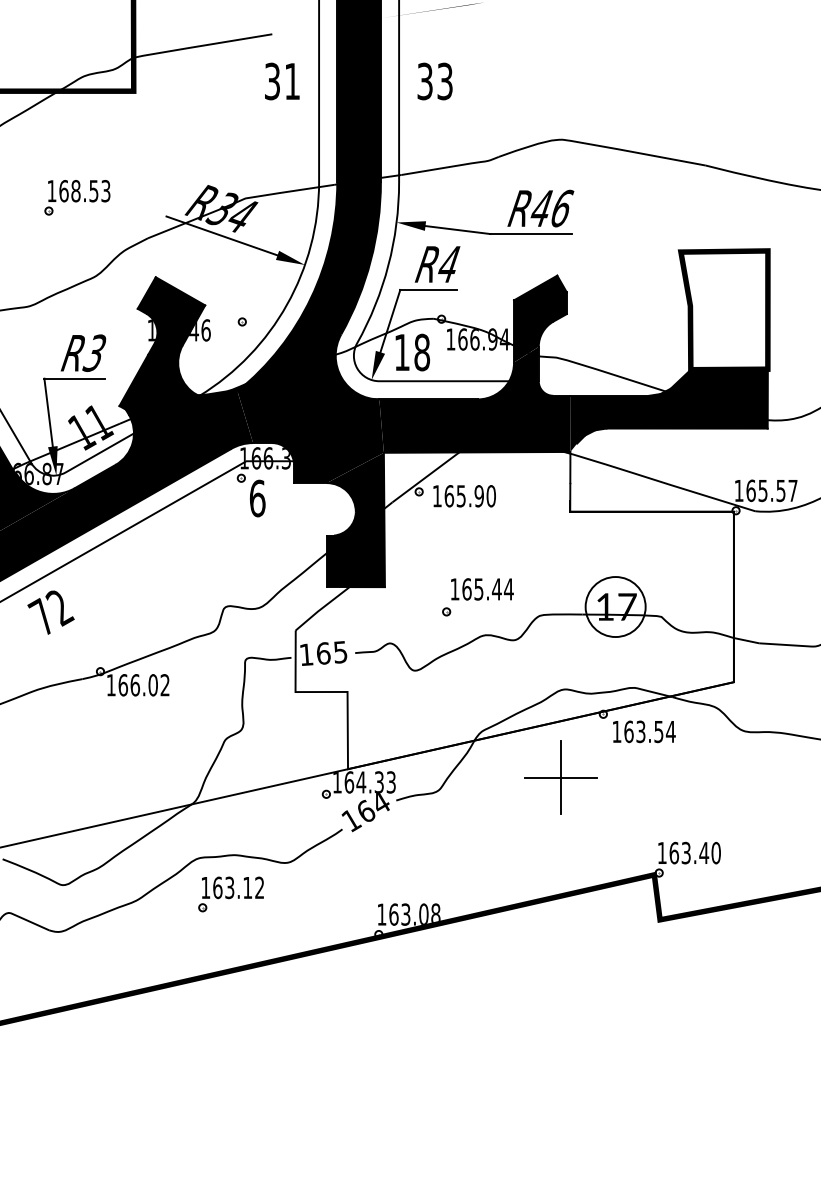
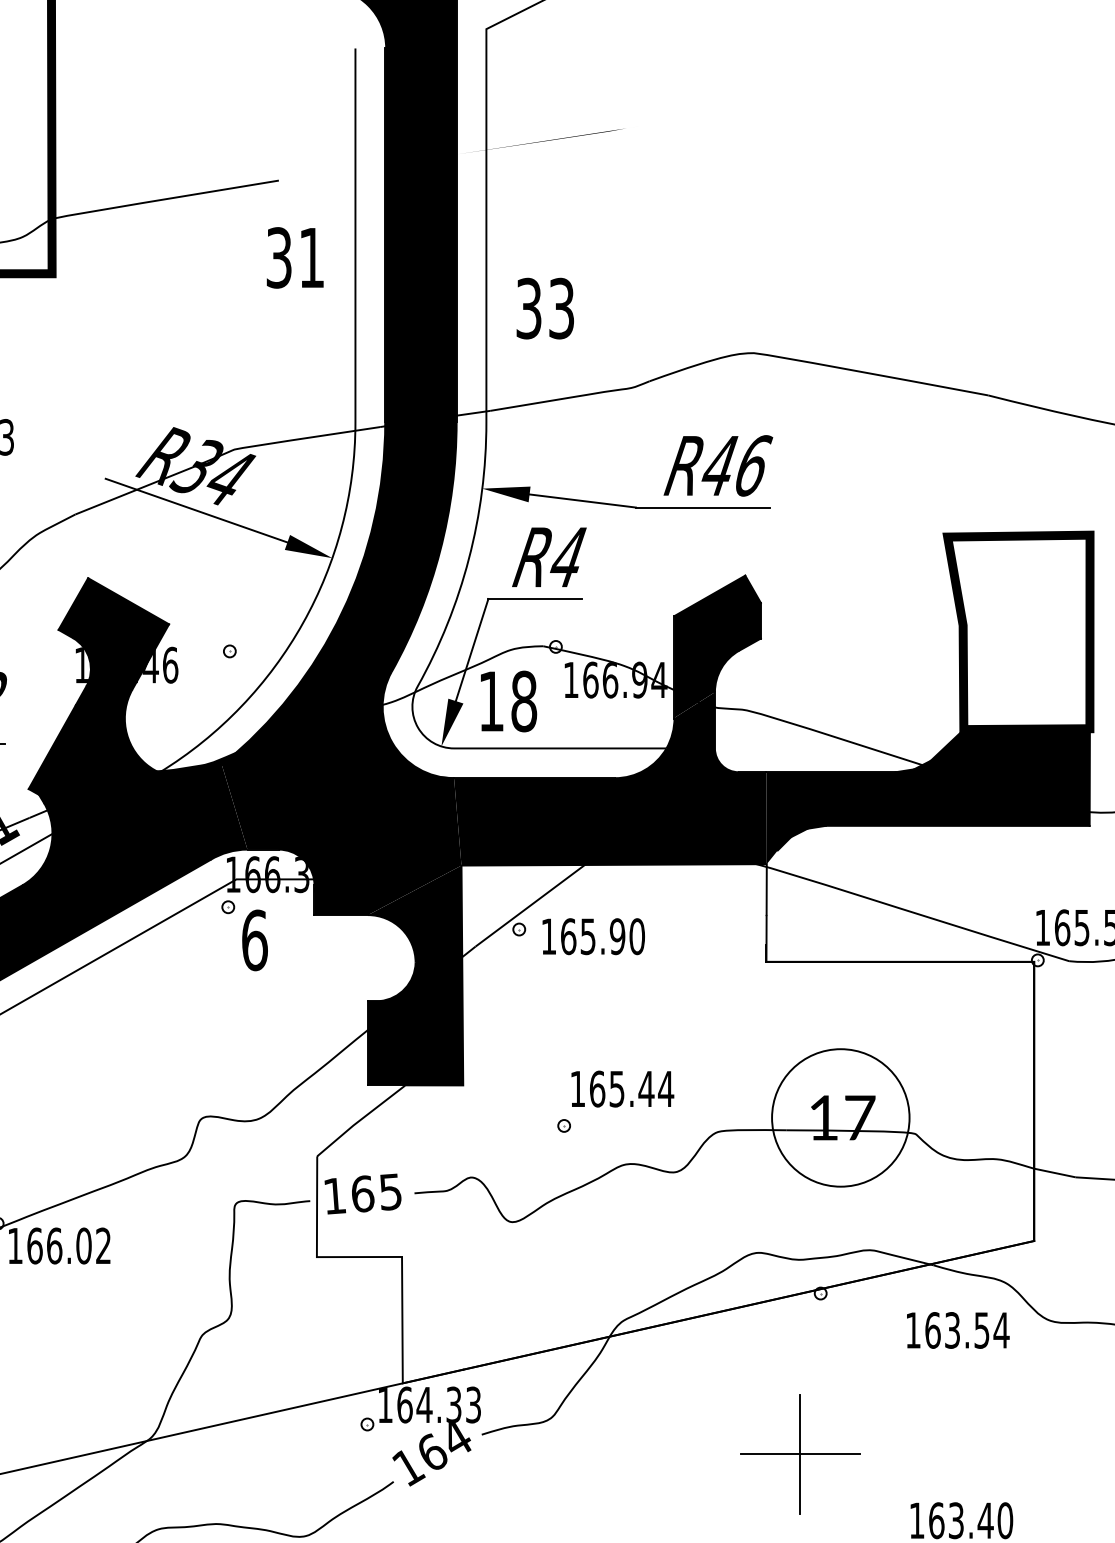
text: (434, 81) -> (544, 308), moved
circle: (615, 607) -> (840, 1118), size x1.4
text: (644, 731) -> (958, 1329), moved
part: (560, 777) -> (799, 1454), moved

